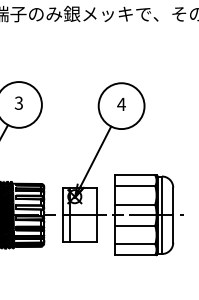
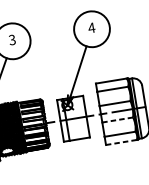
line: (135, 225) -> (117, 119), solid -> dashed
line: (135, 255) -> (121, 142), solid -> dashed

